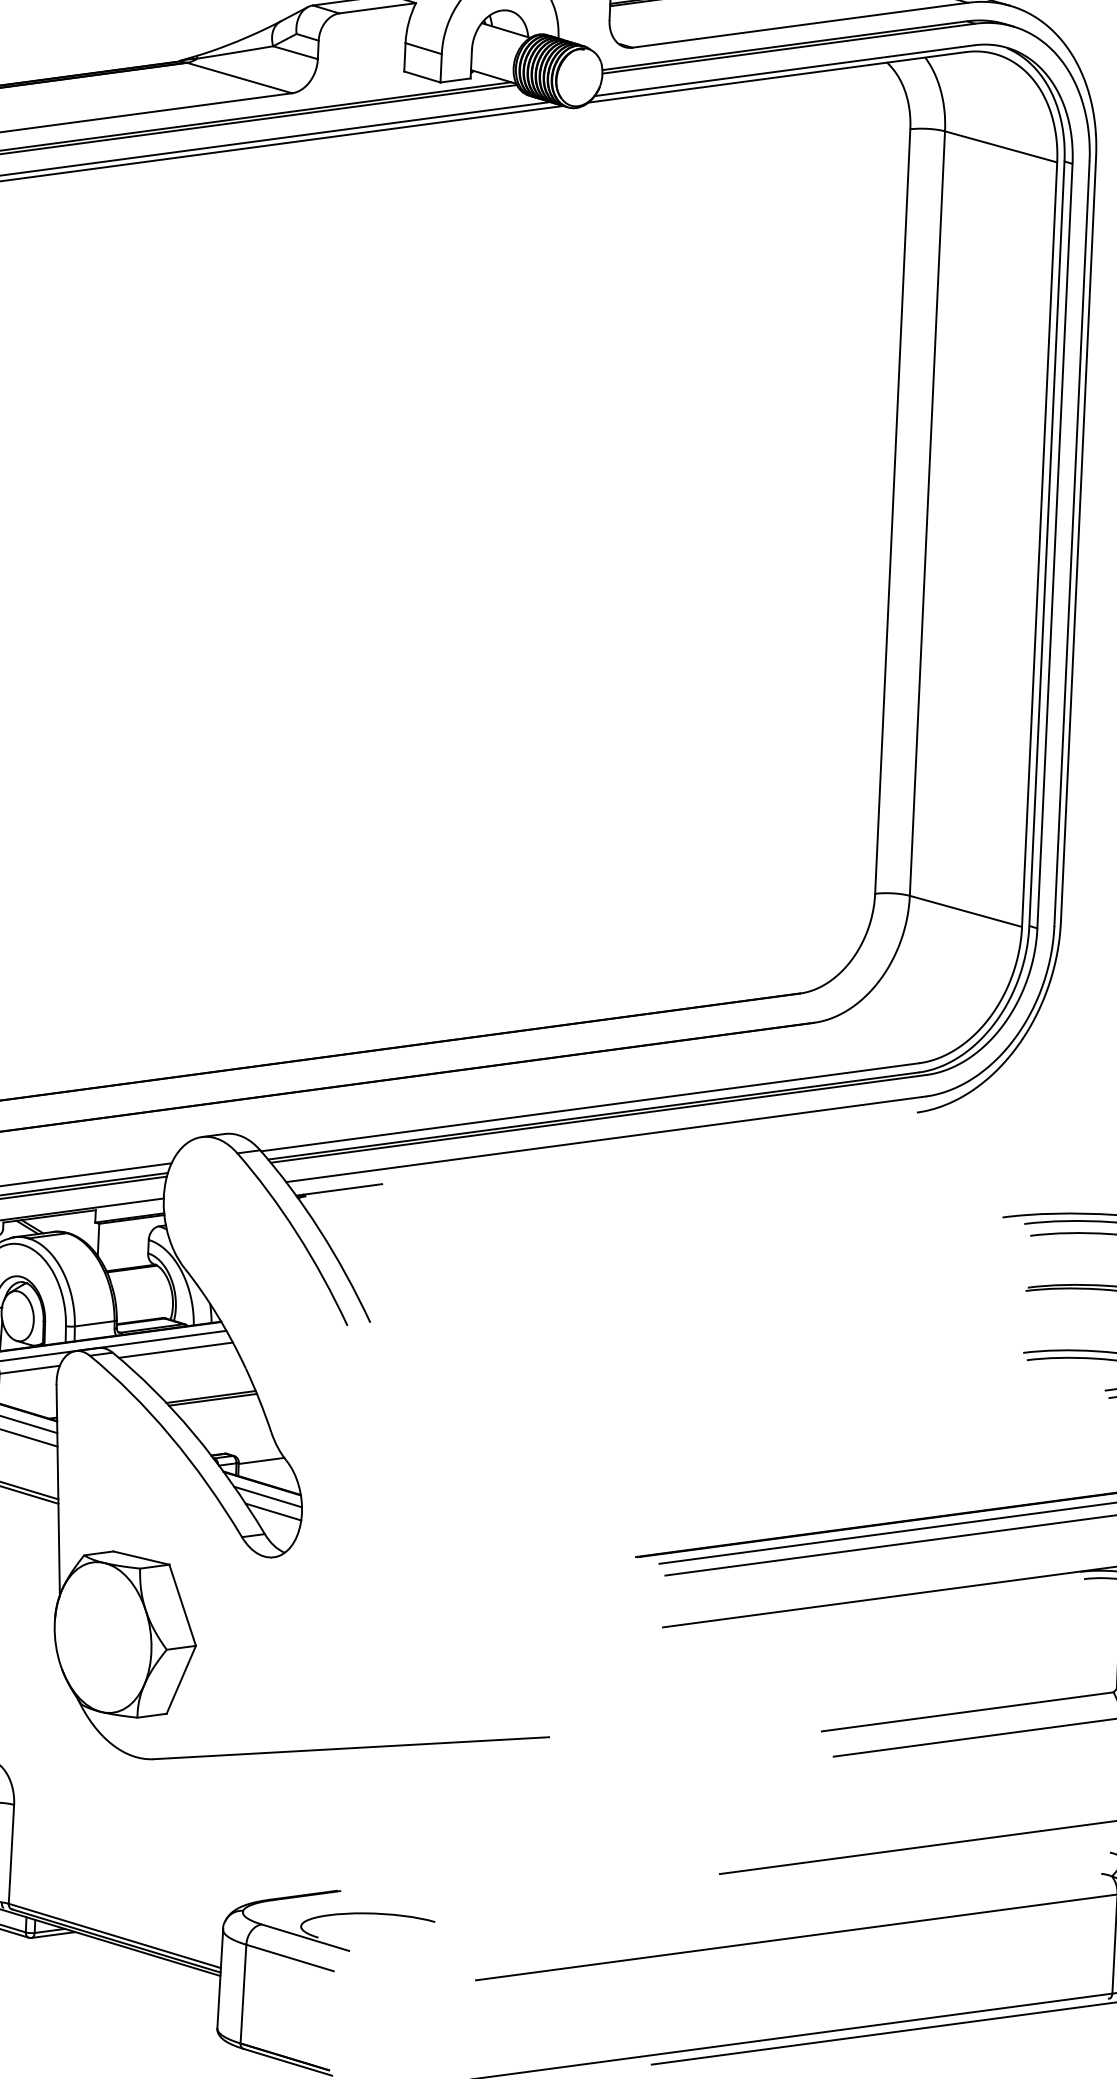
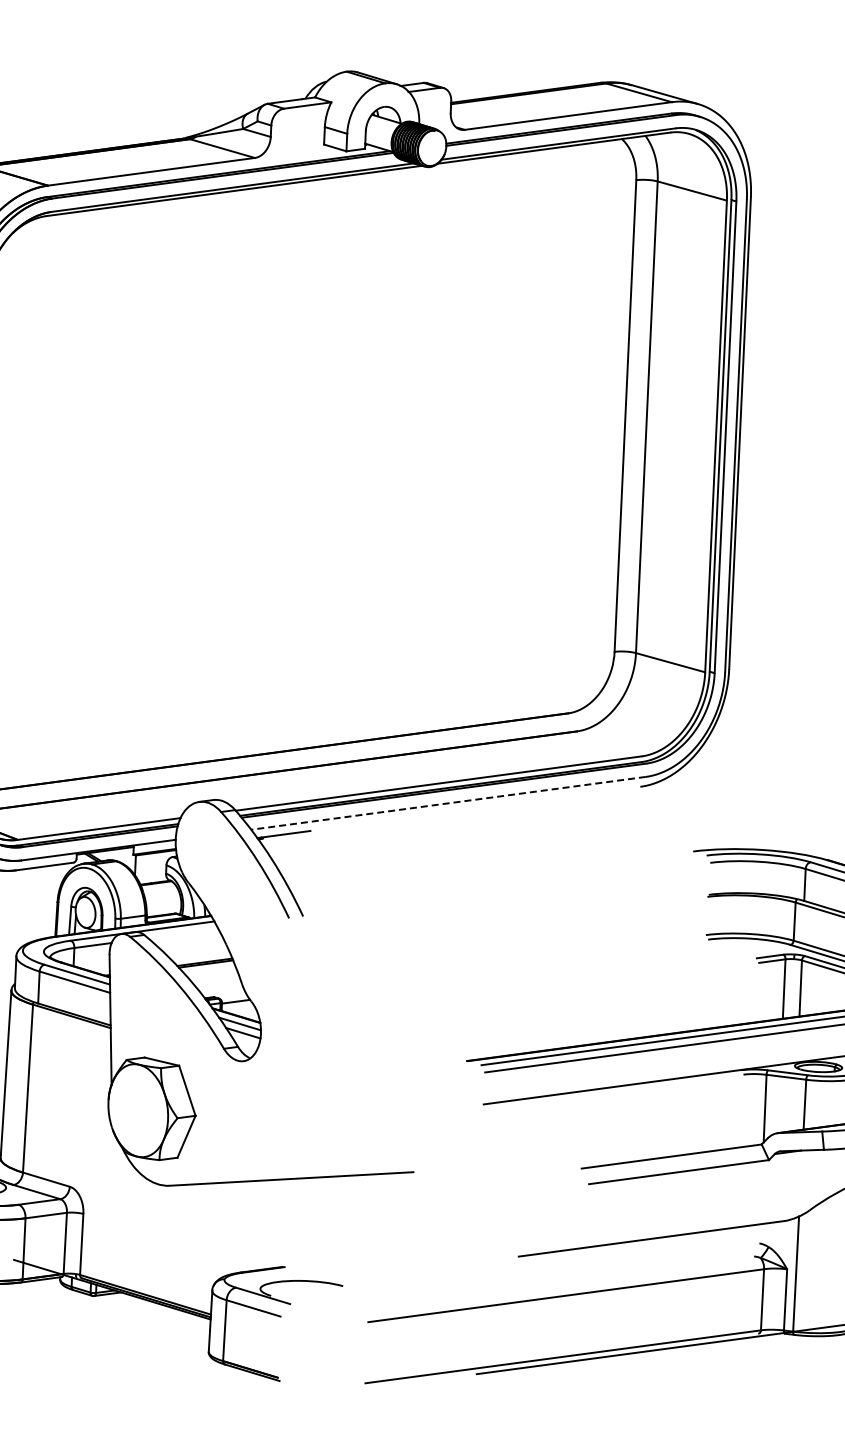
line: (605, 1139) -> (448, 803), solid -> dashed
line: (176, 1350) -> (183, 933), removed

